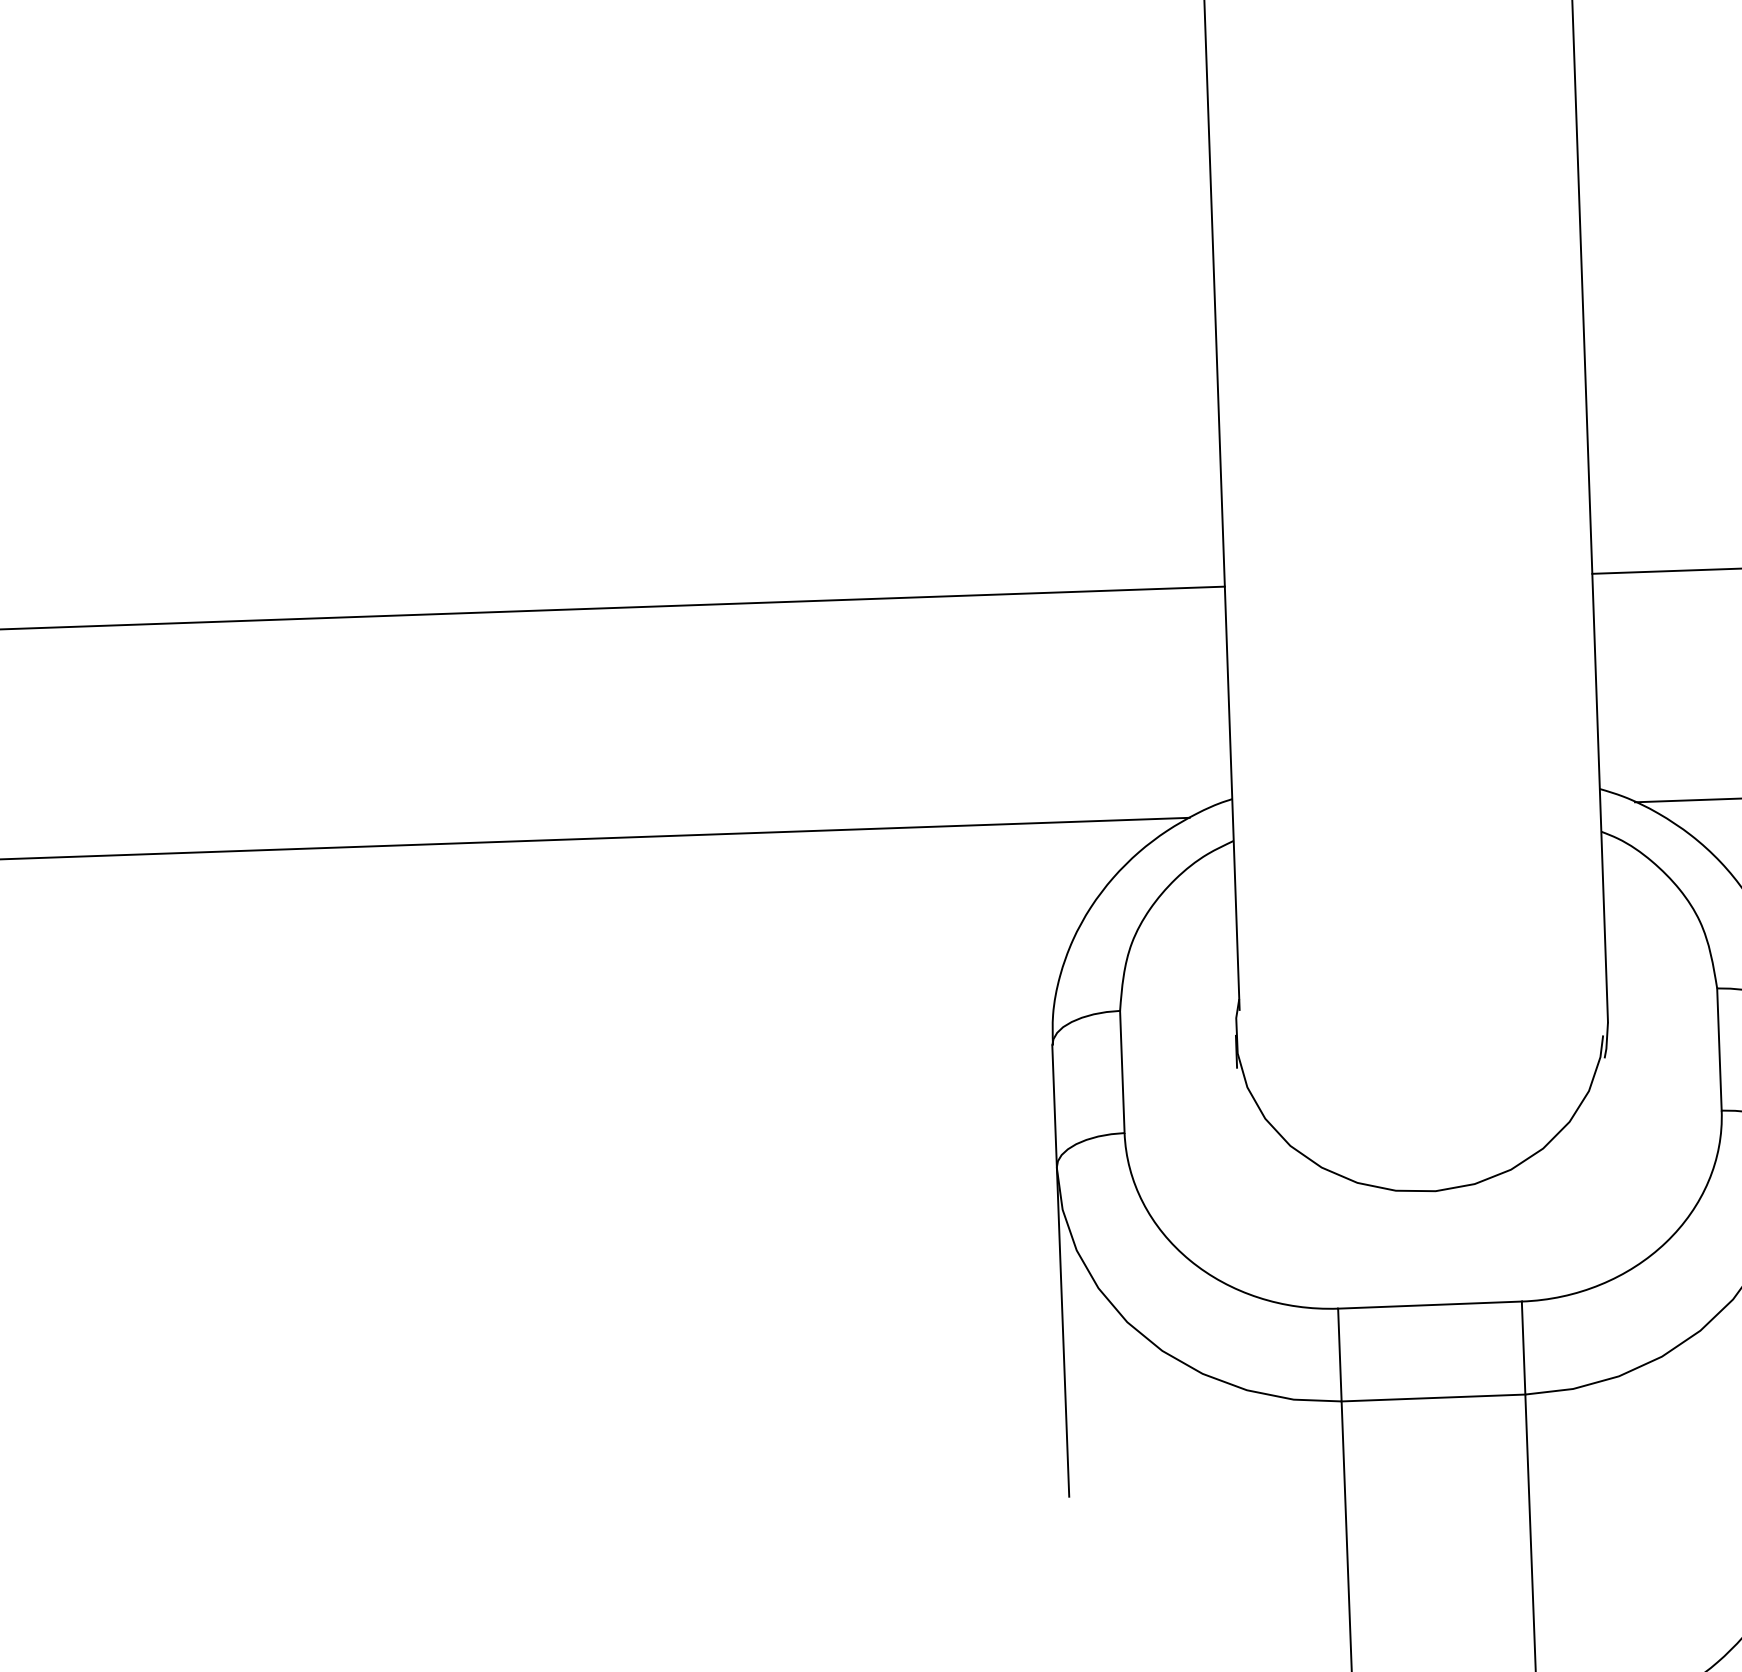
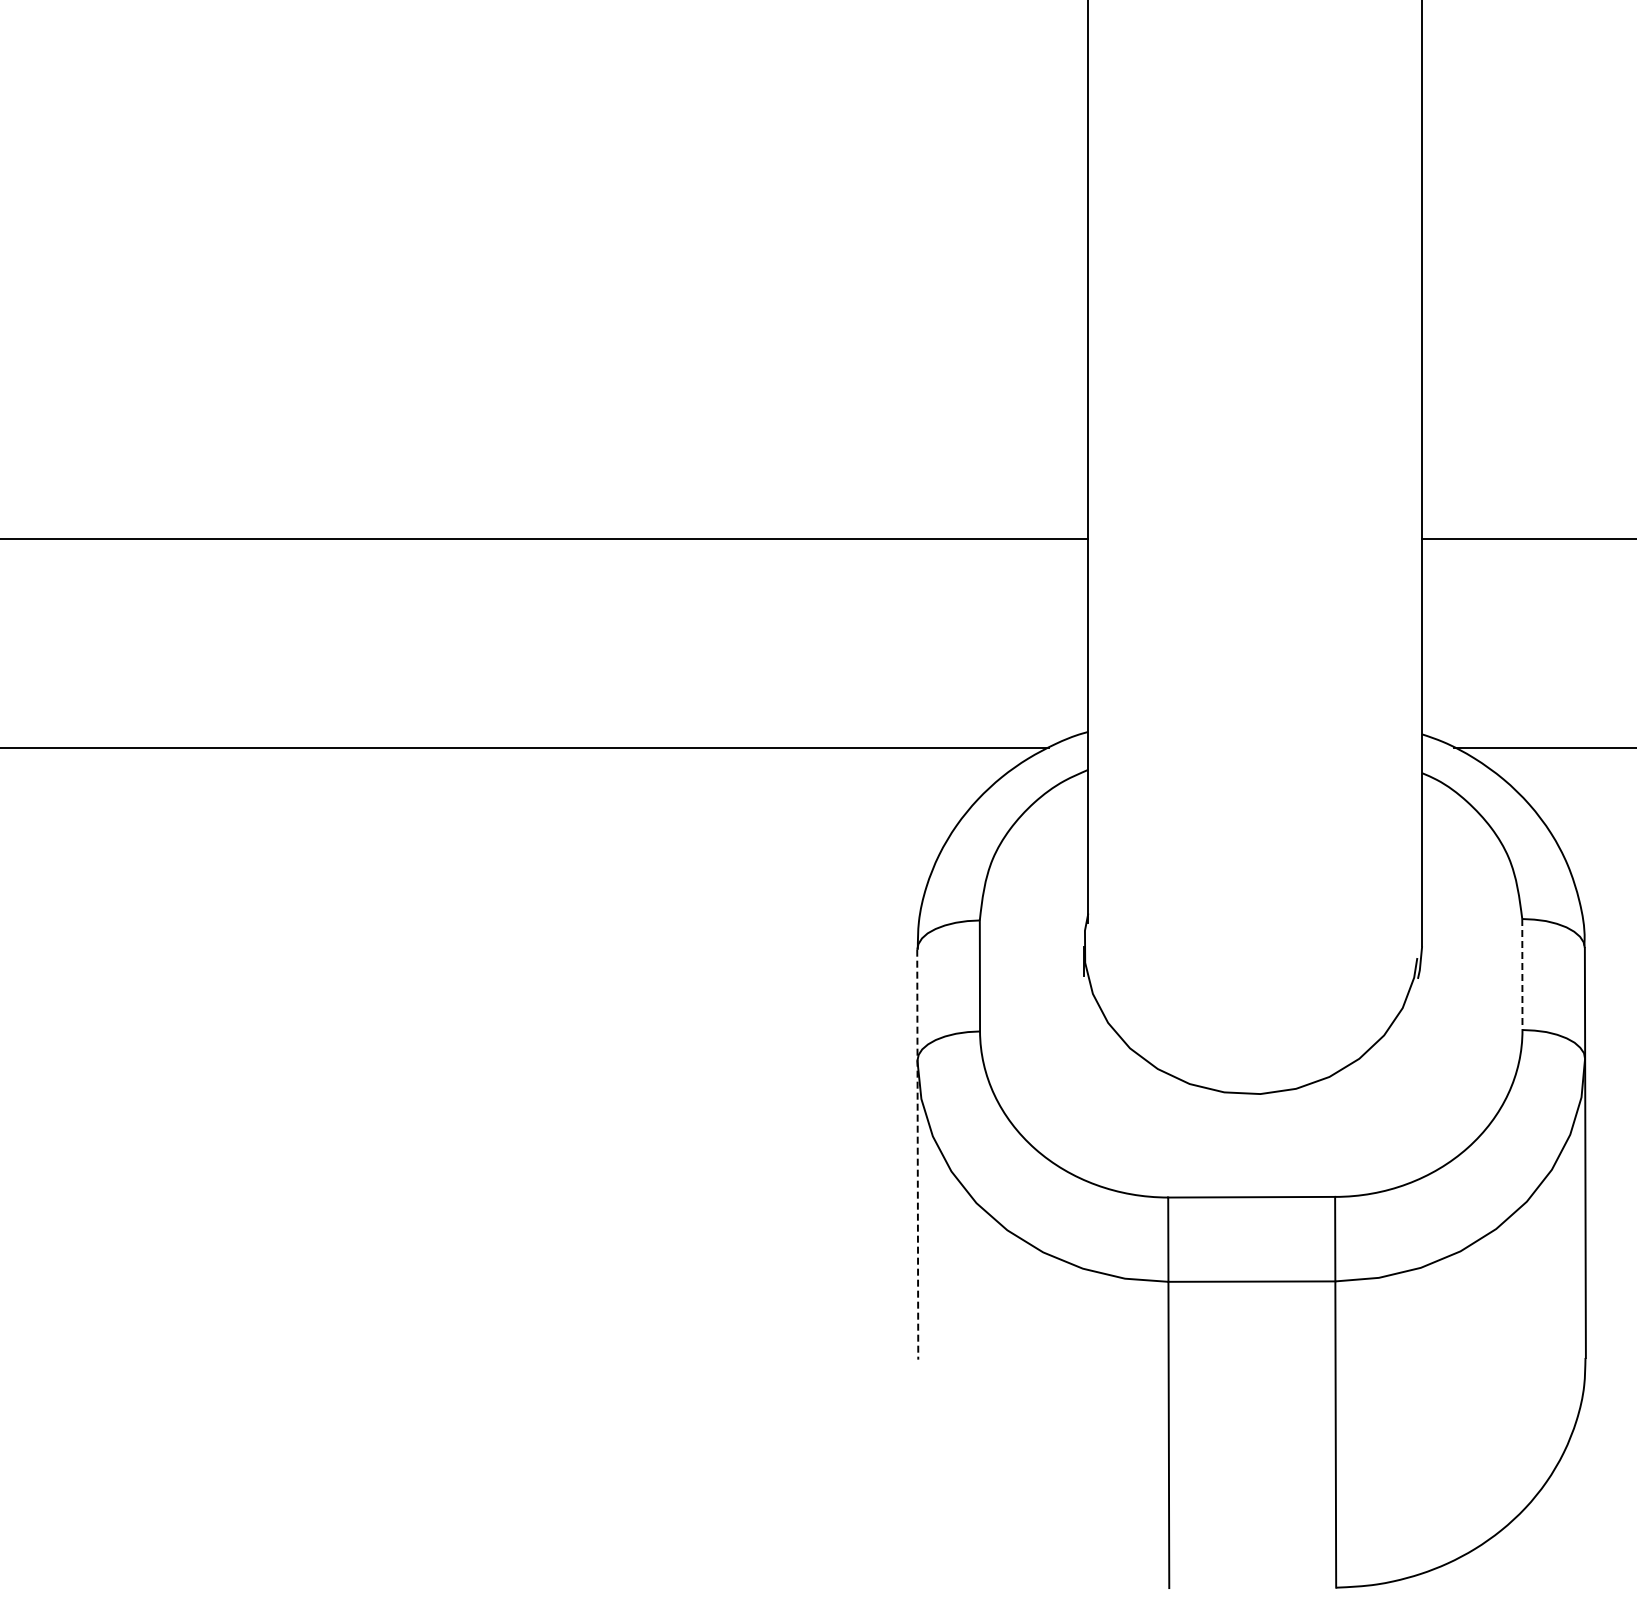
line: (1719, 1050) -> (1522, 975), solid -> dashed
line: (1060, 1270) -> (917, 1154), solid -> dashed

